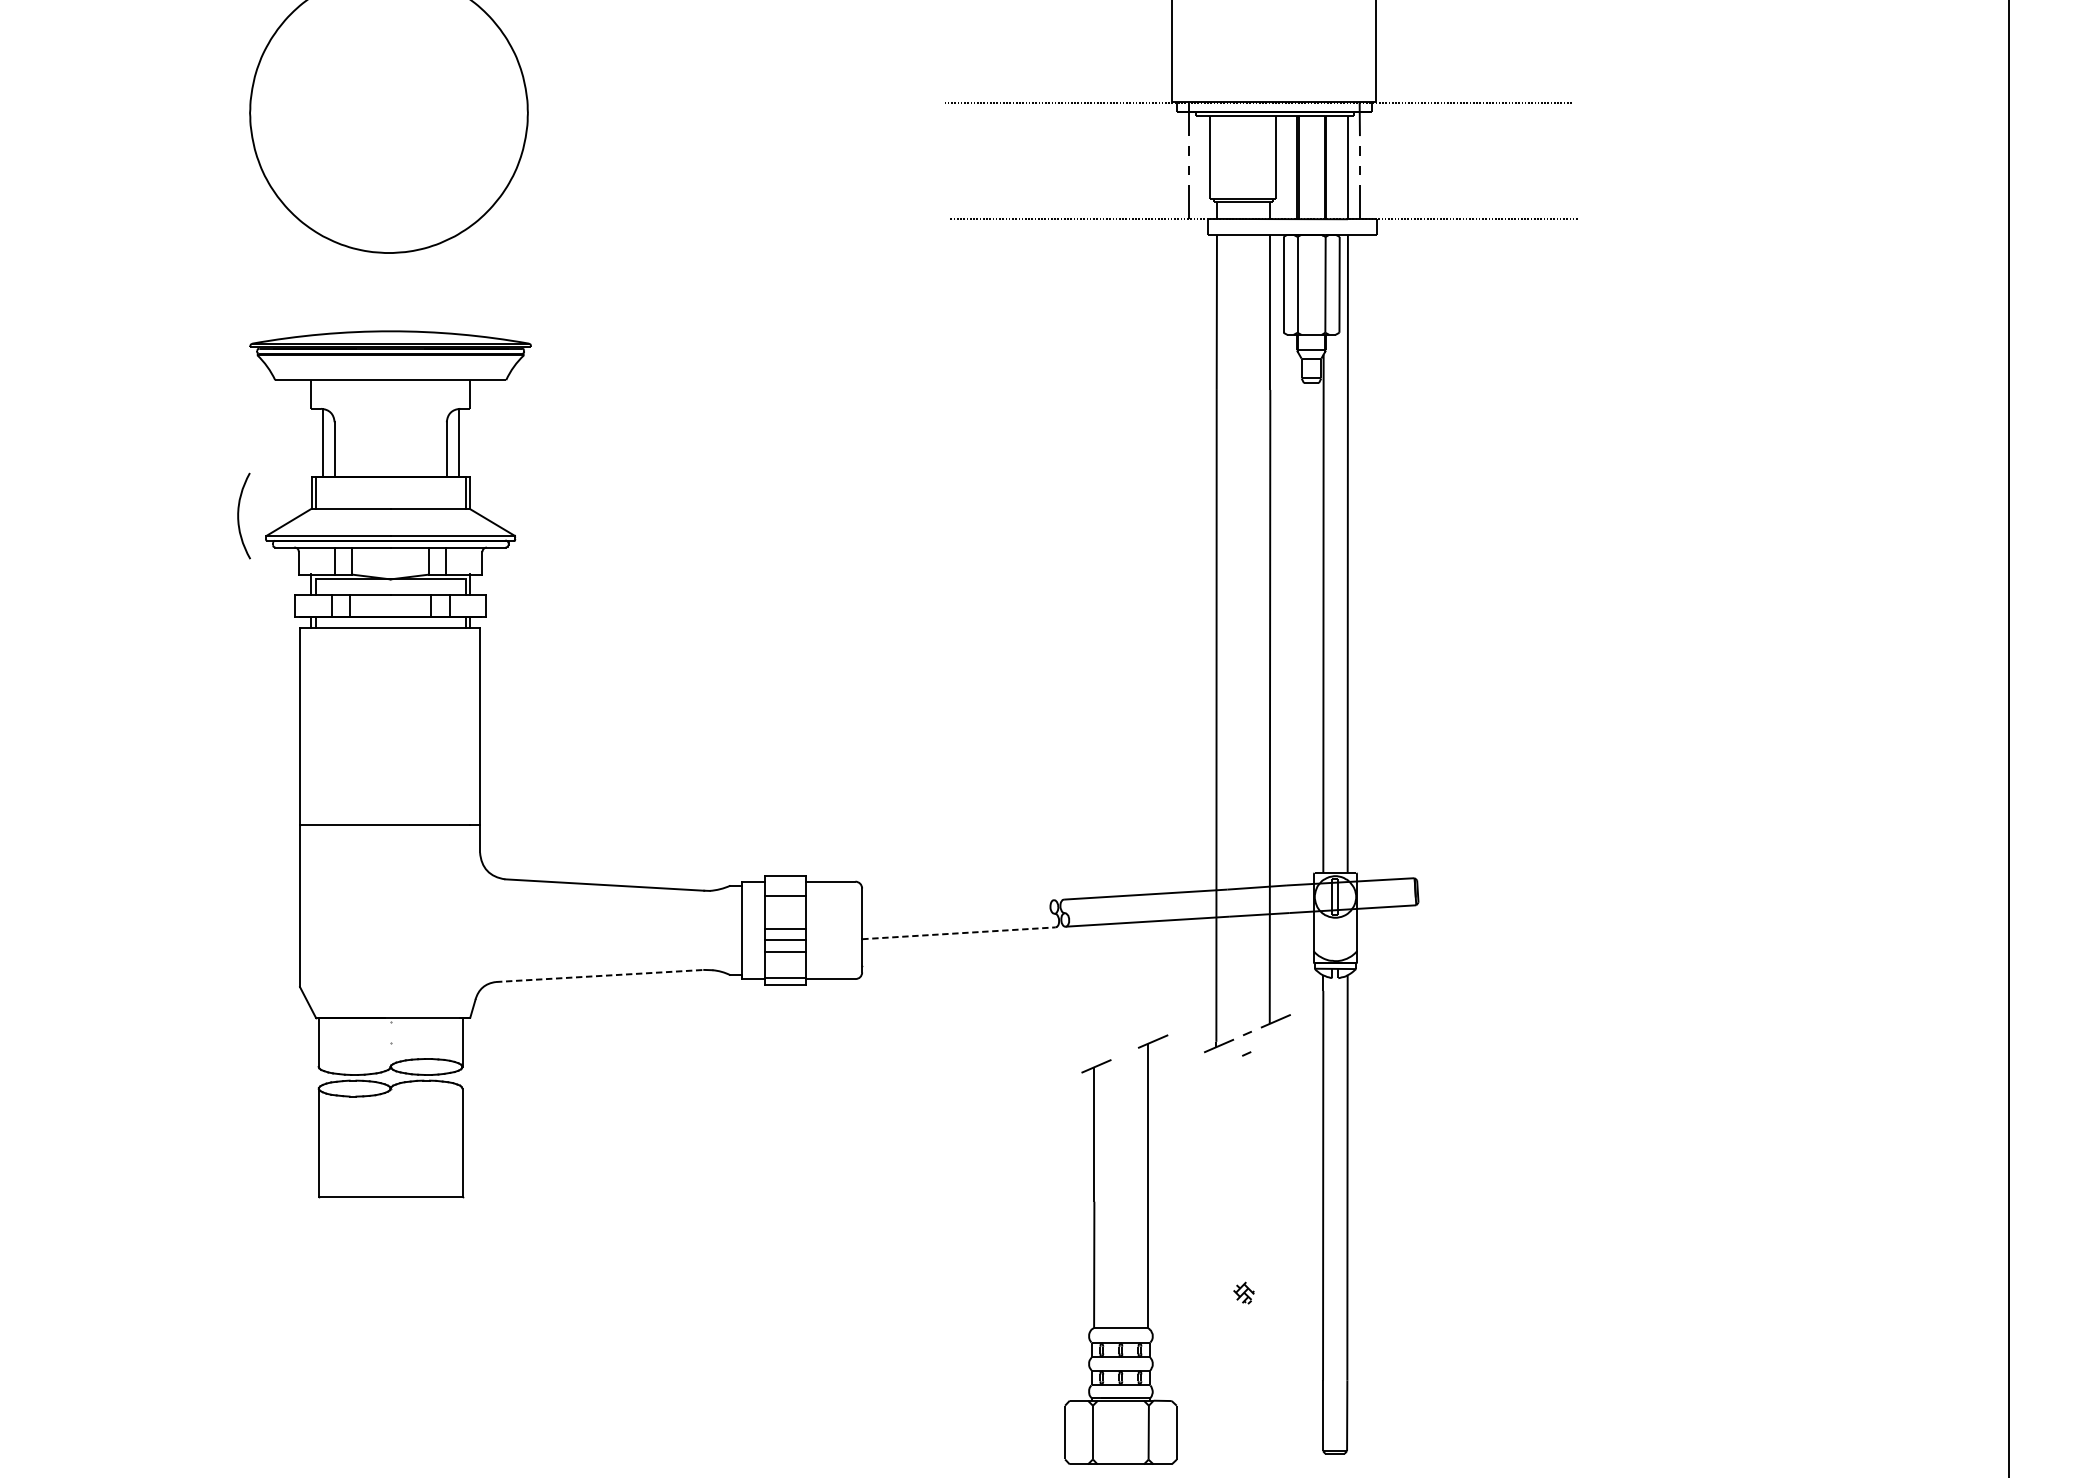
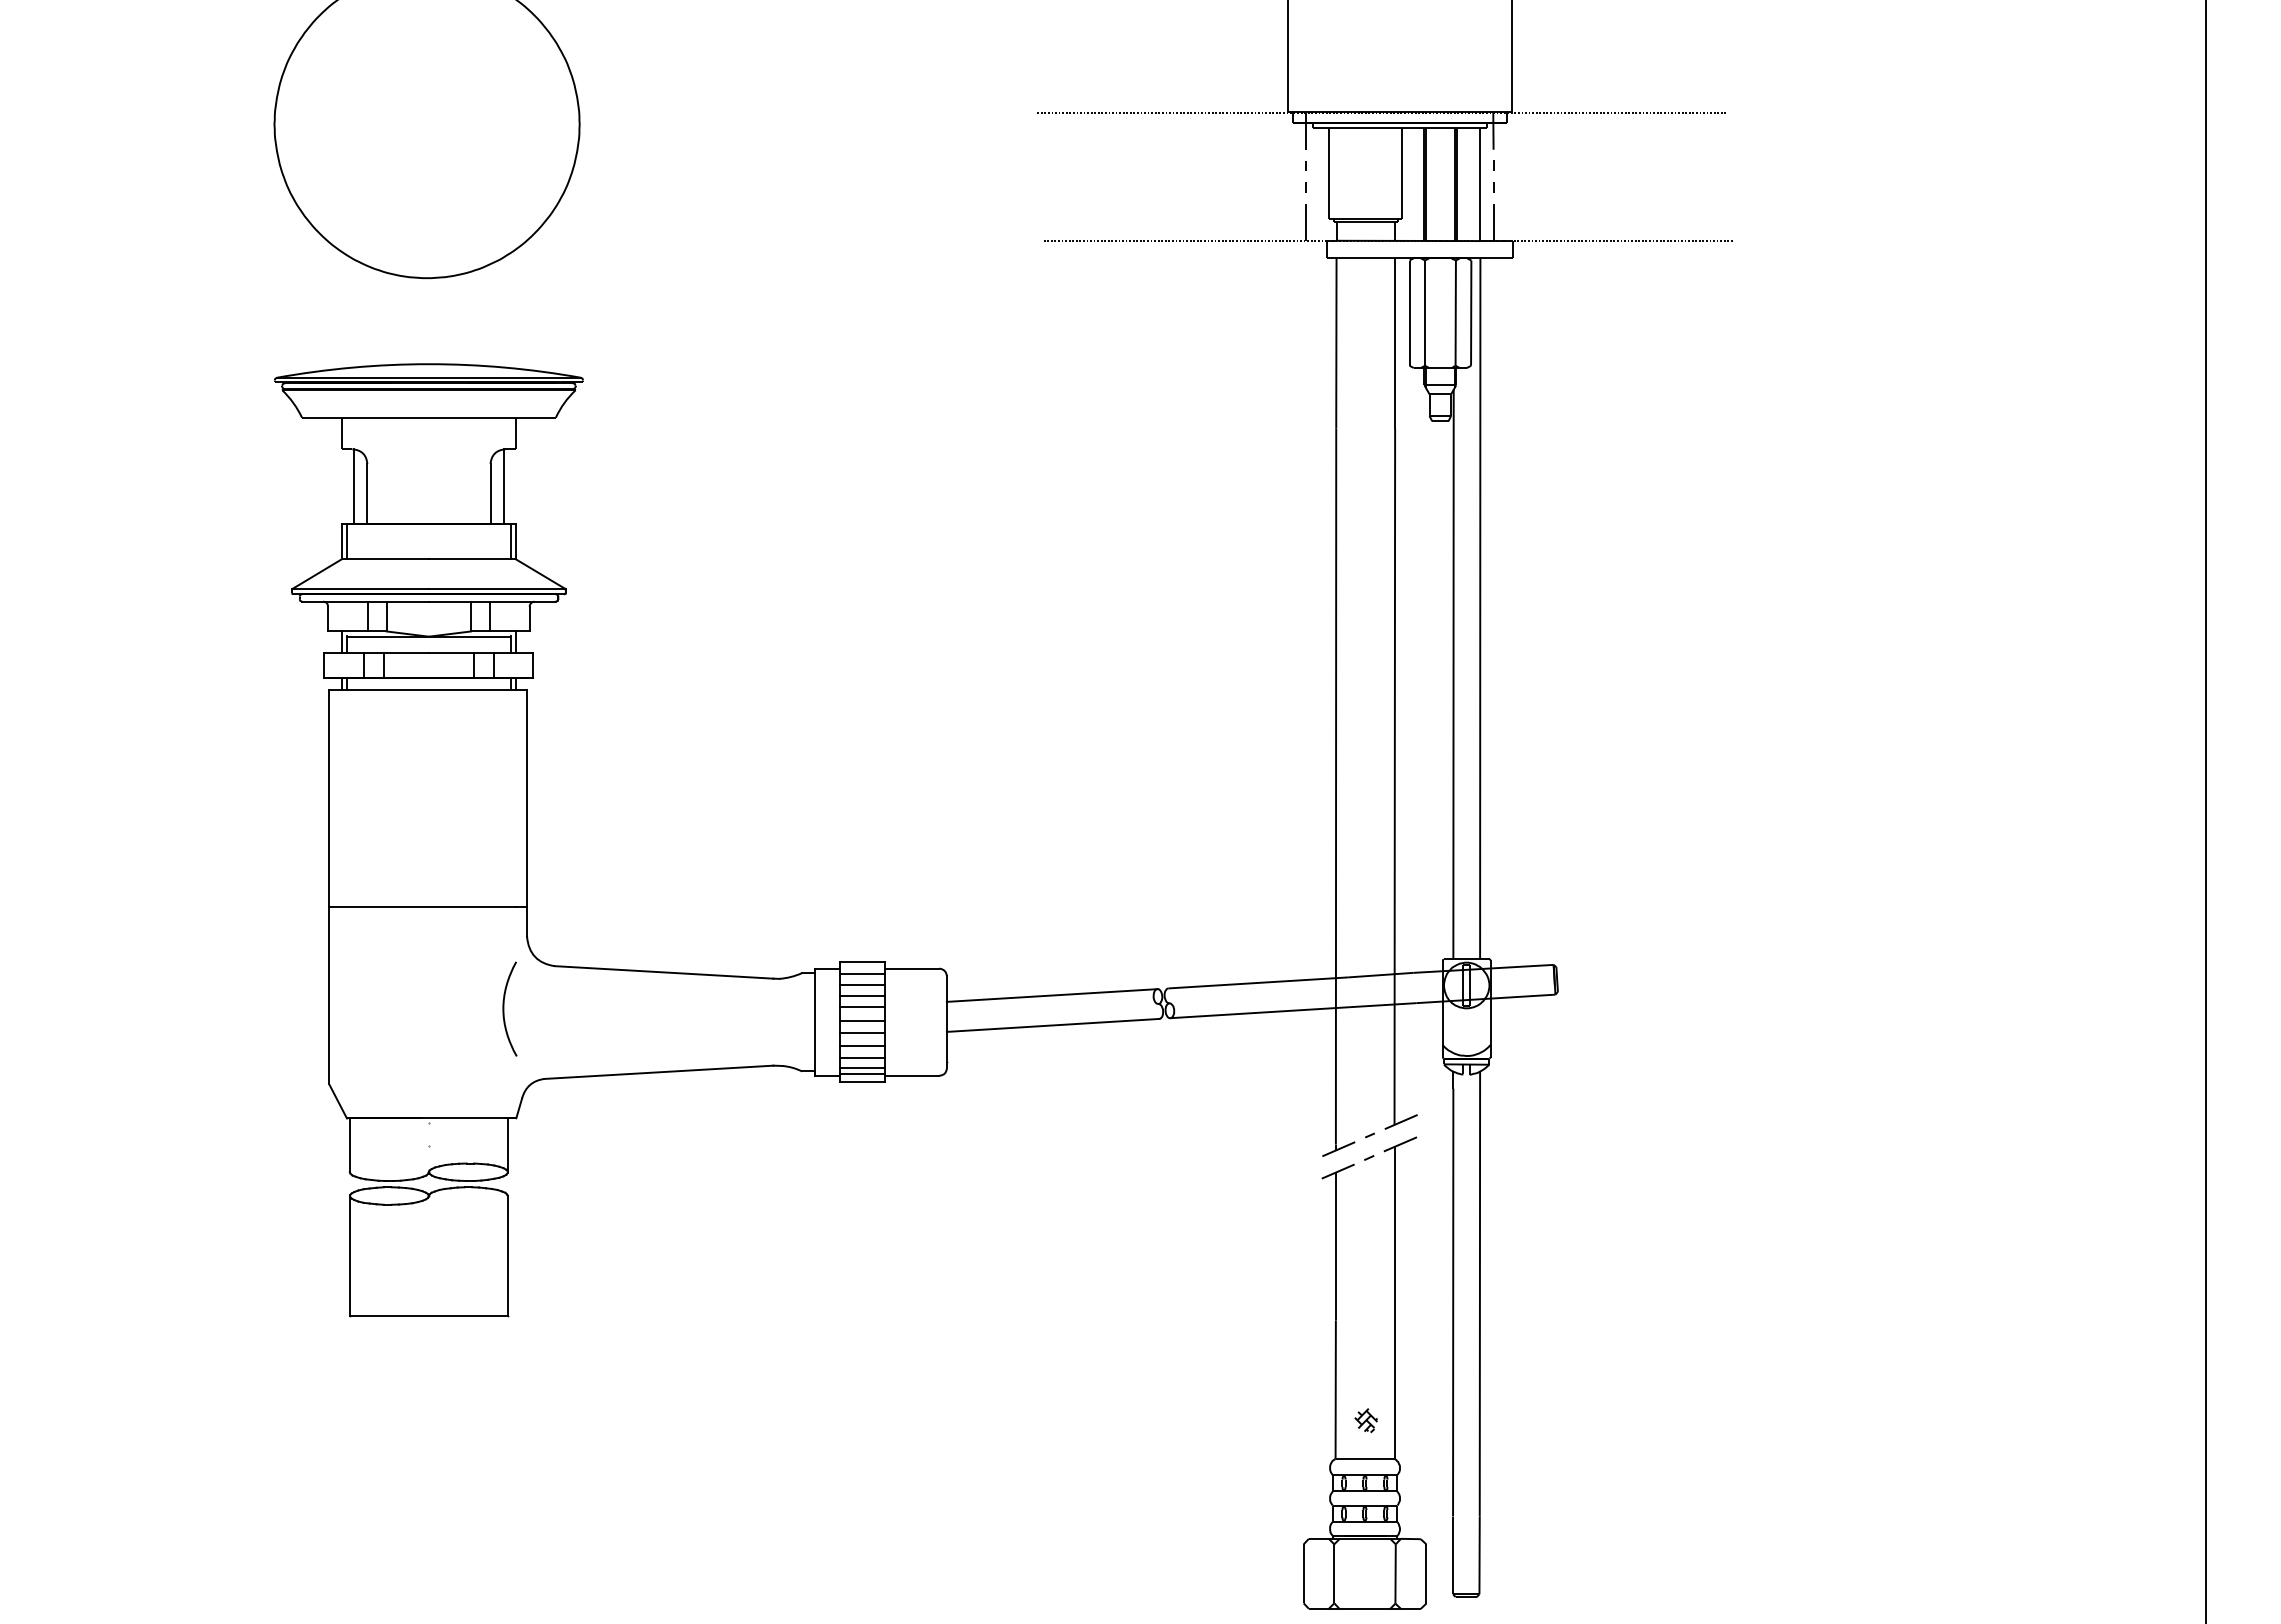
curve: (239, 515) -> (504, 1008), moved
line: (784, 886) -> (861, 974), added
line: (784, 906) -> (861, 995), added
line: (957, 906) -> (1051, 995), added
line: (784, 916) -> (861, 1007), added
line: (959, 933) -> (1053, 1025), dashed -> solid
line: (784, 962) -> (861, 1057), added
line: (784, 971) -> (861, 1067), added
line: (599, 976) -> (658, 1072), dashed -> solid
part: (1094, 1249) -> (1336, 1372), moved

